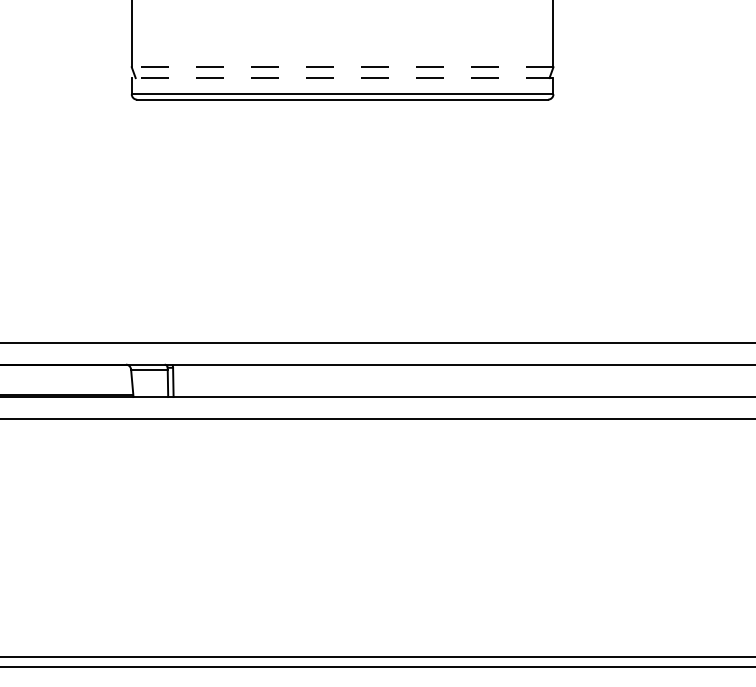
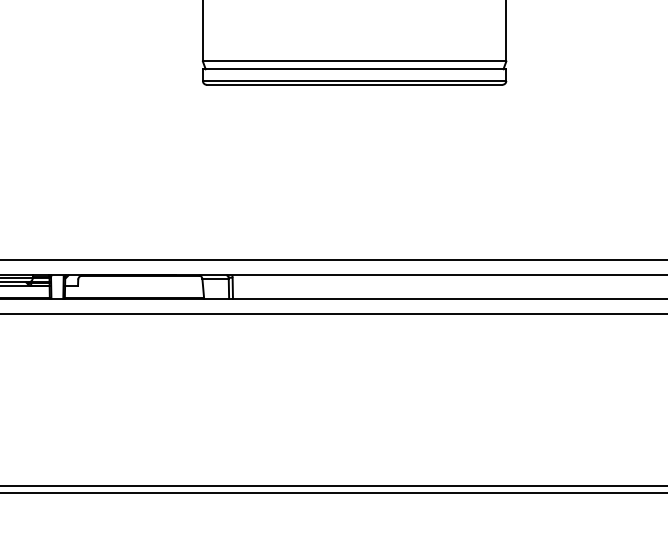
line: (342, 67) -> (354, 61), dashed -> solid
line: (342, 78) -> (354, 69), dashed -> solid

